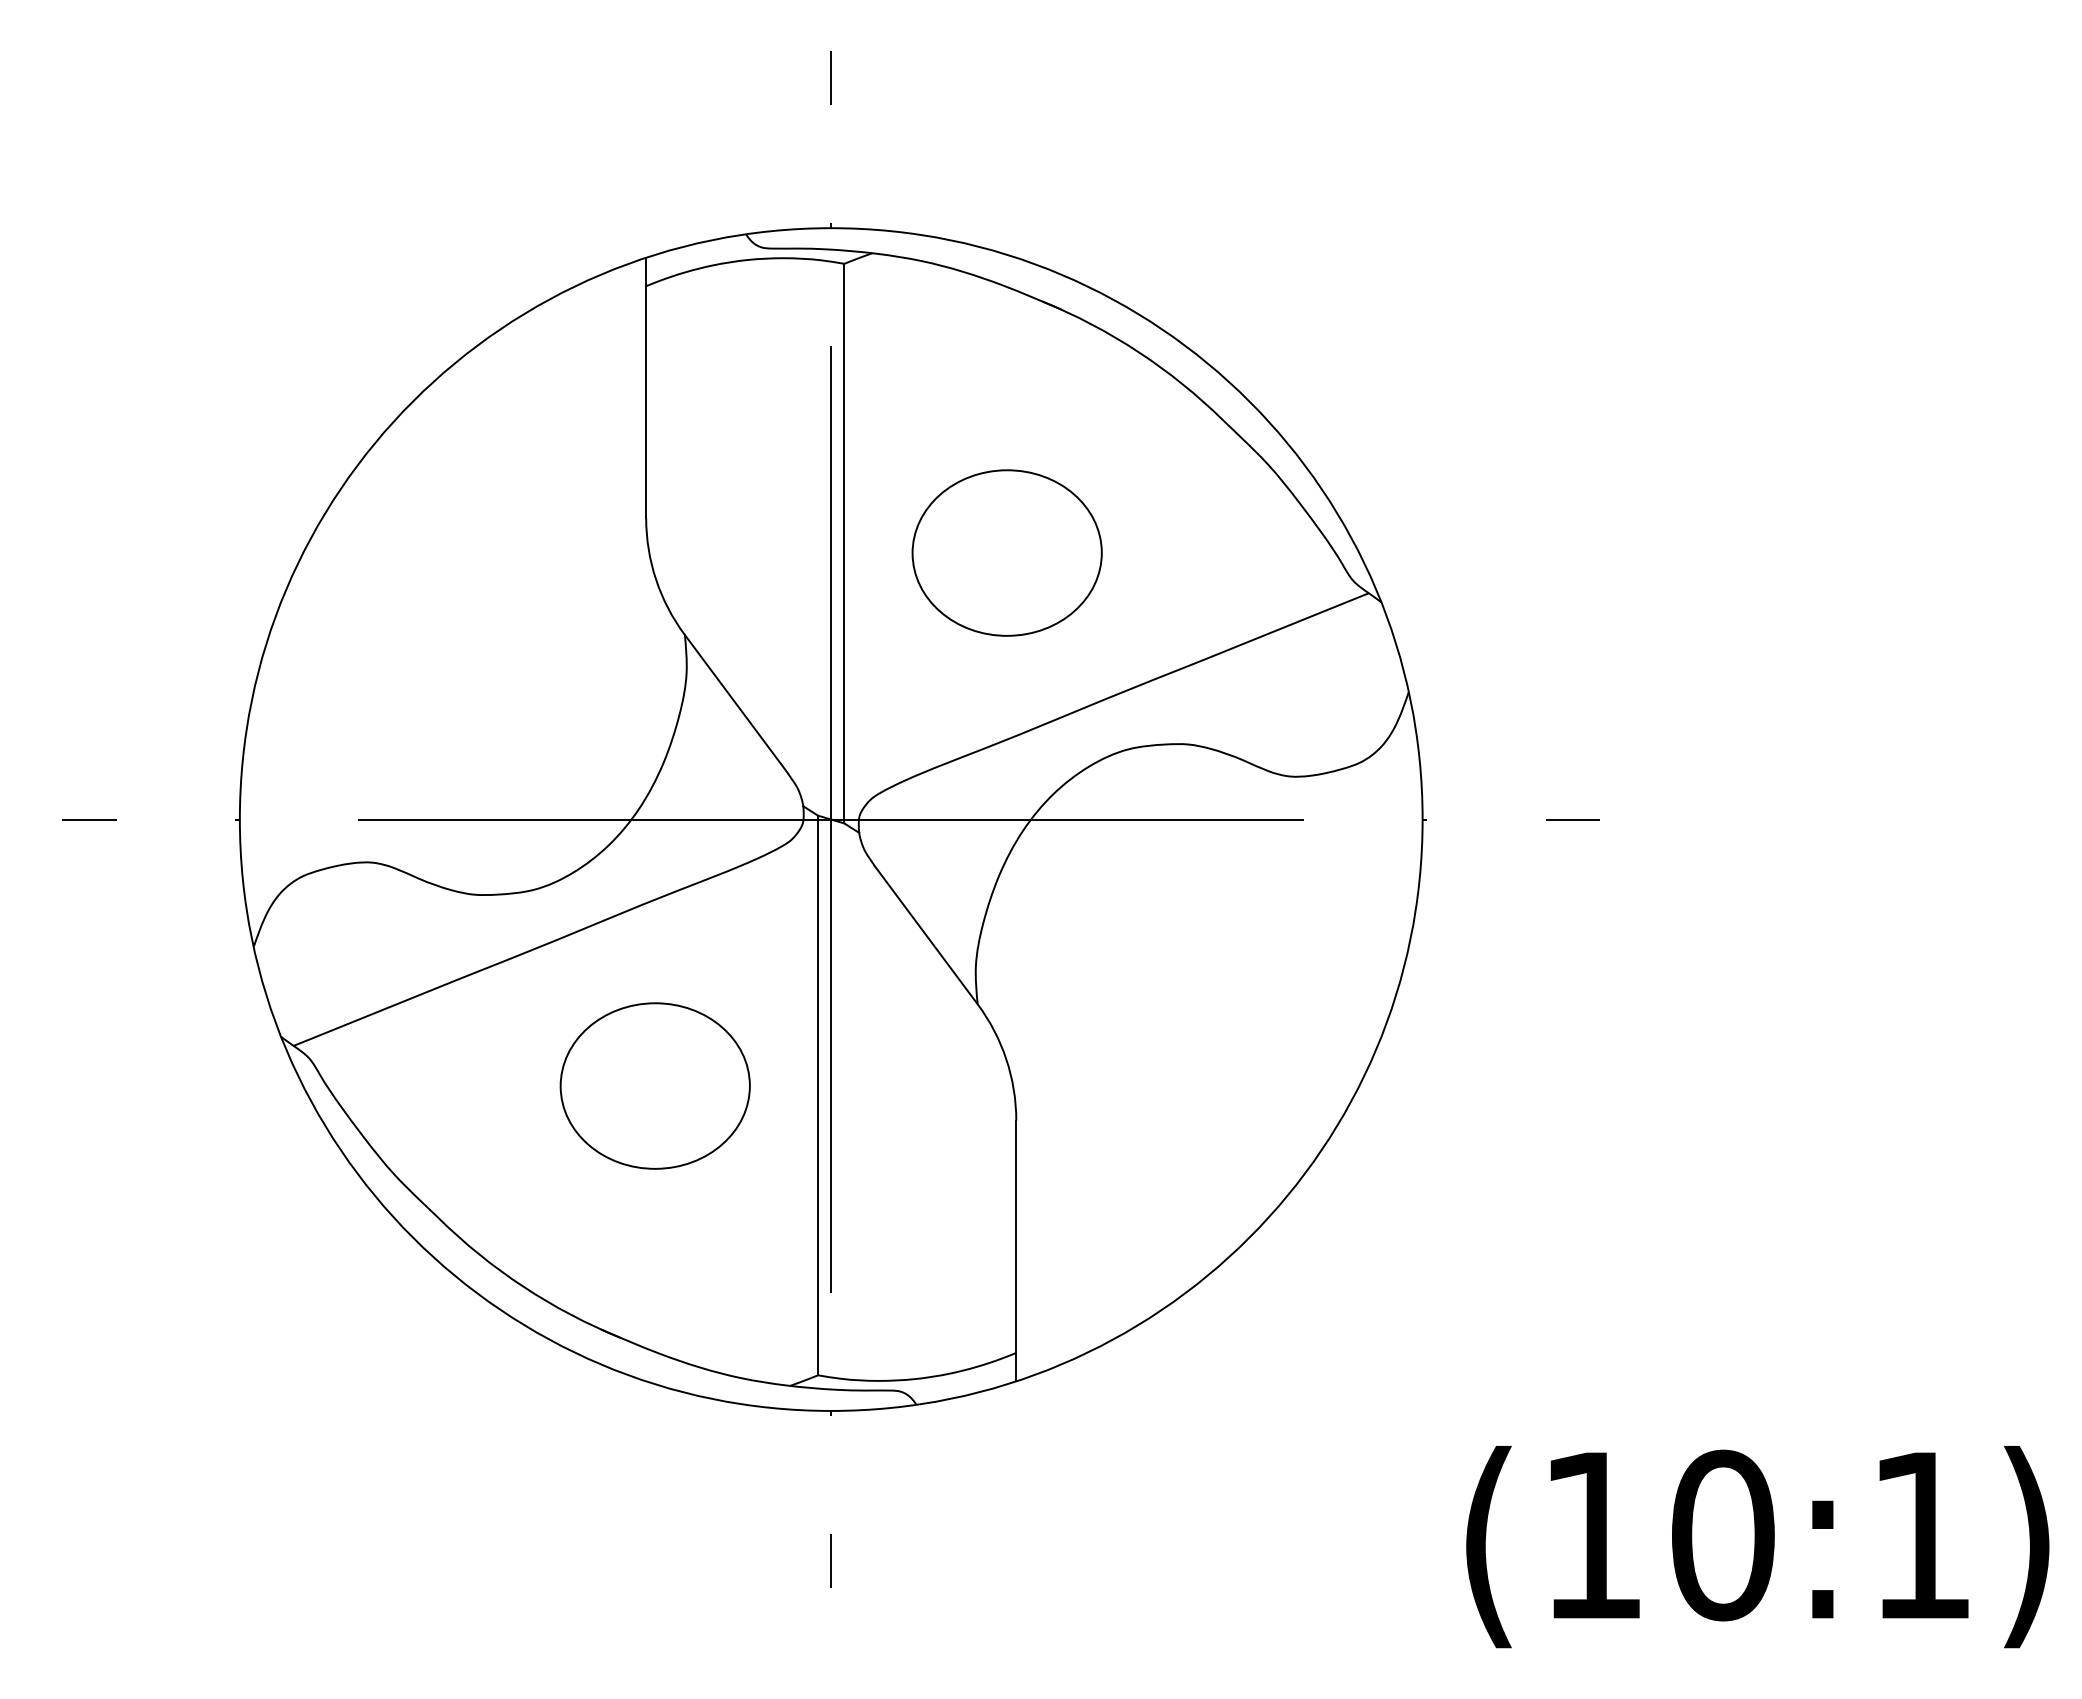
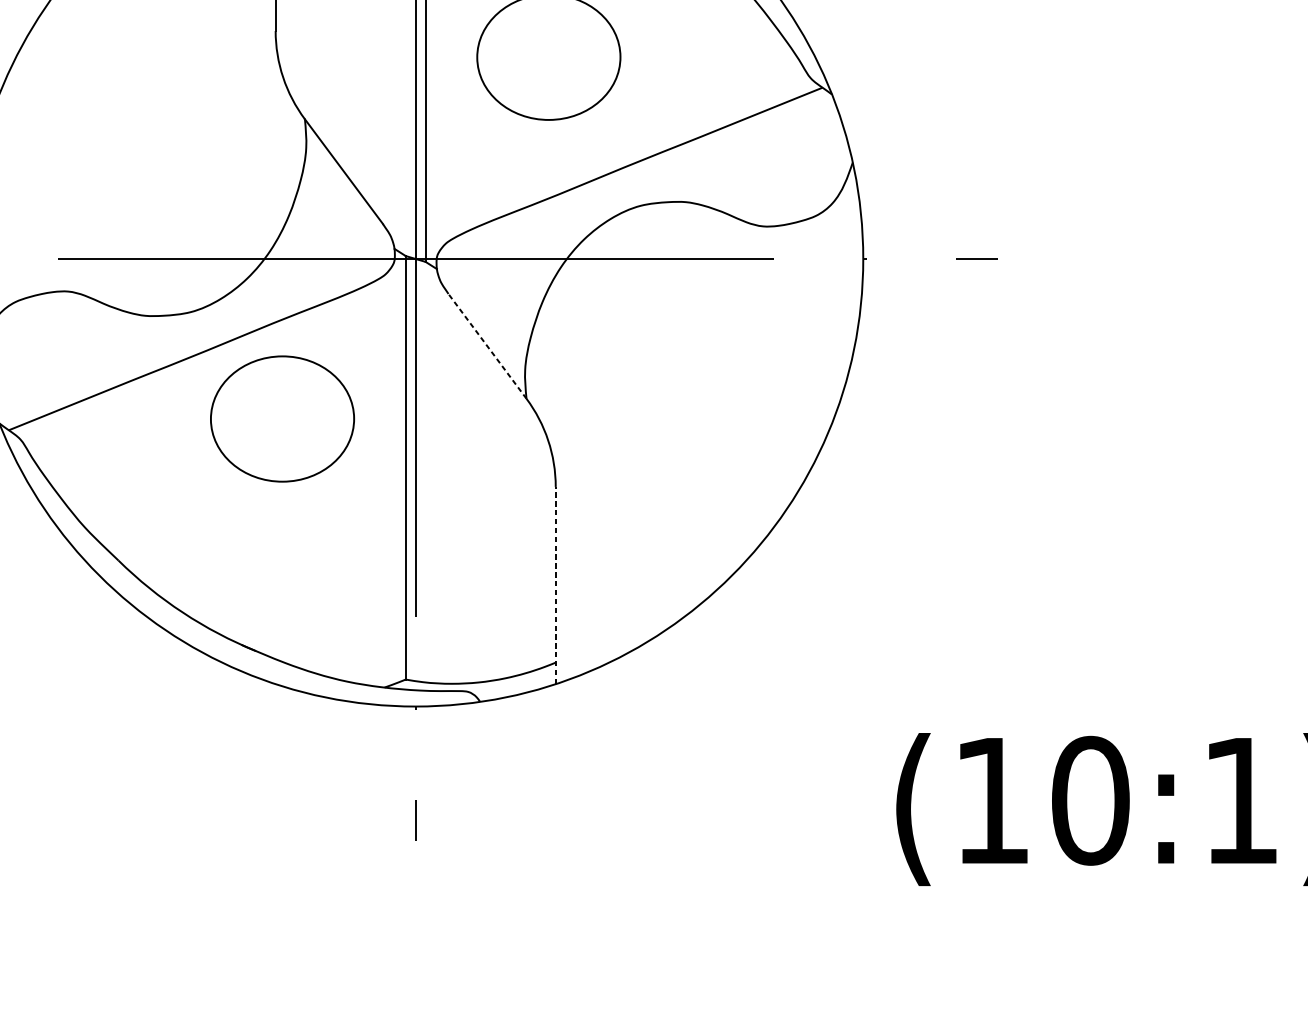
line: (925, 934) -> (487, 345), solid -> dashed
part: (654, 1085) -> (281, 418), moved
line: (1016, 1250) -> (555, 585), solid -> dashed

